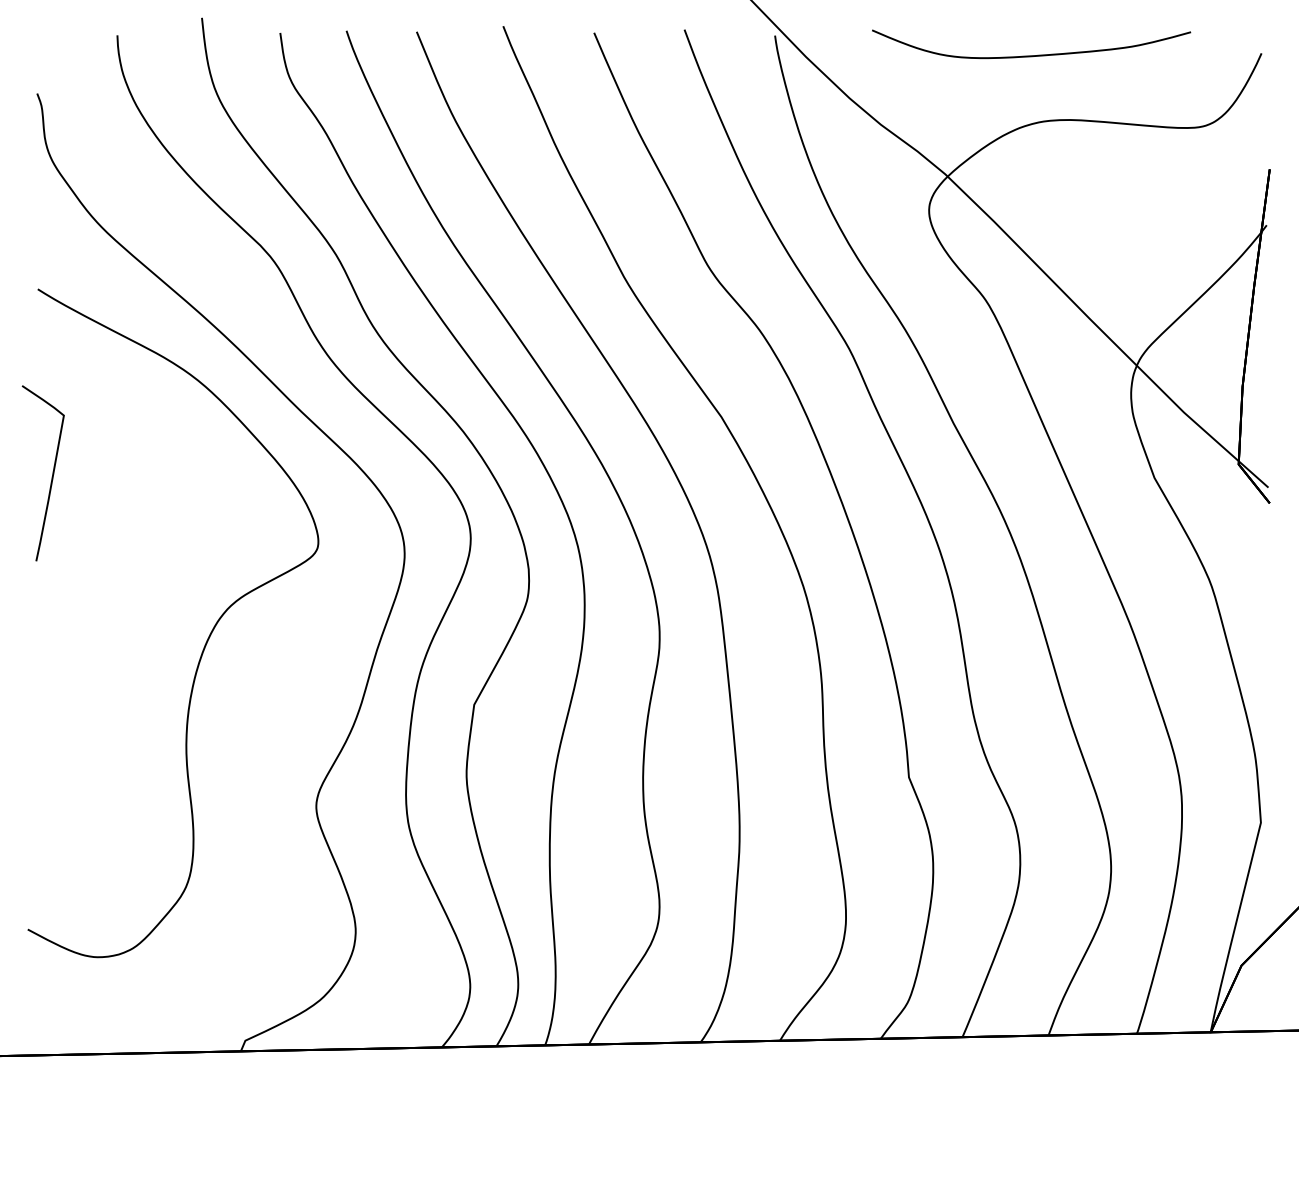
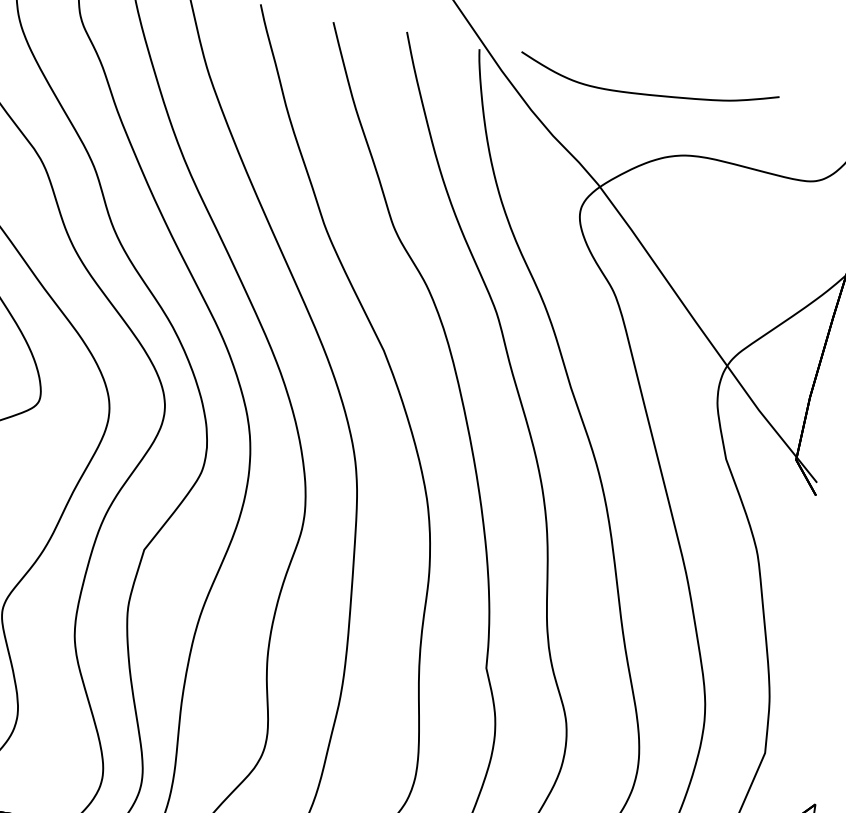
curve: (1031, 55) -> (647, 94), moved

